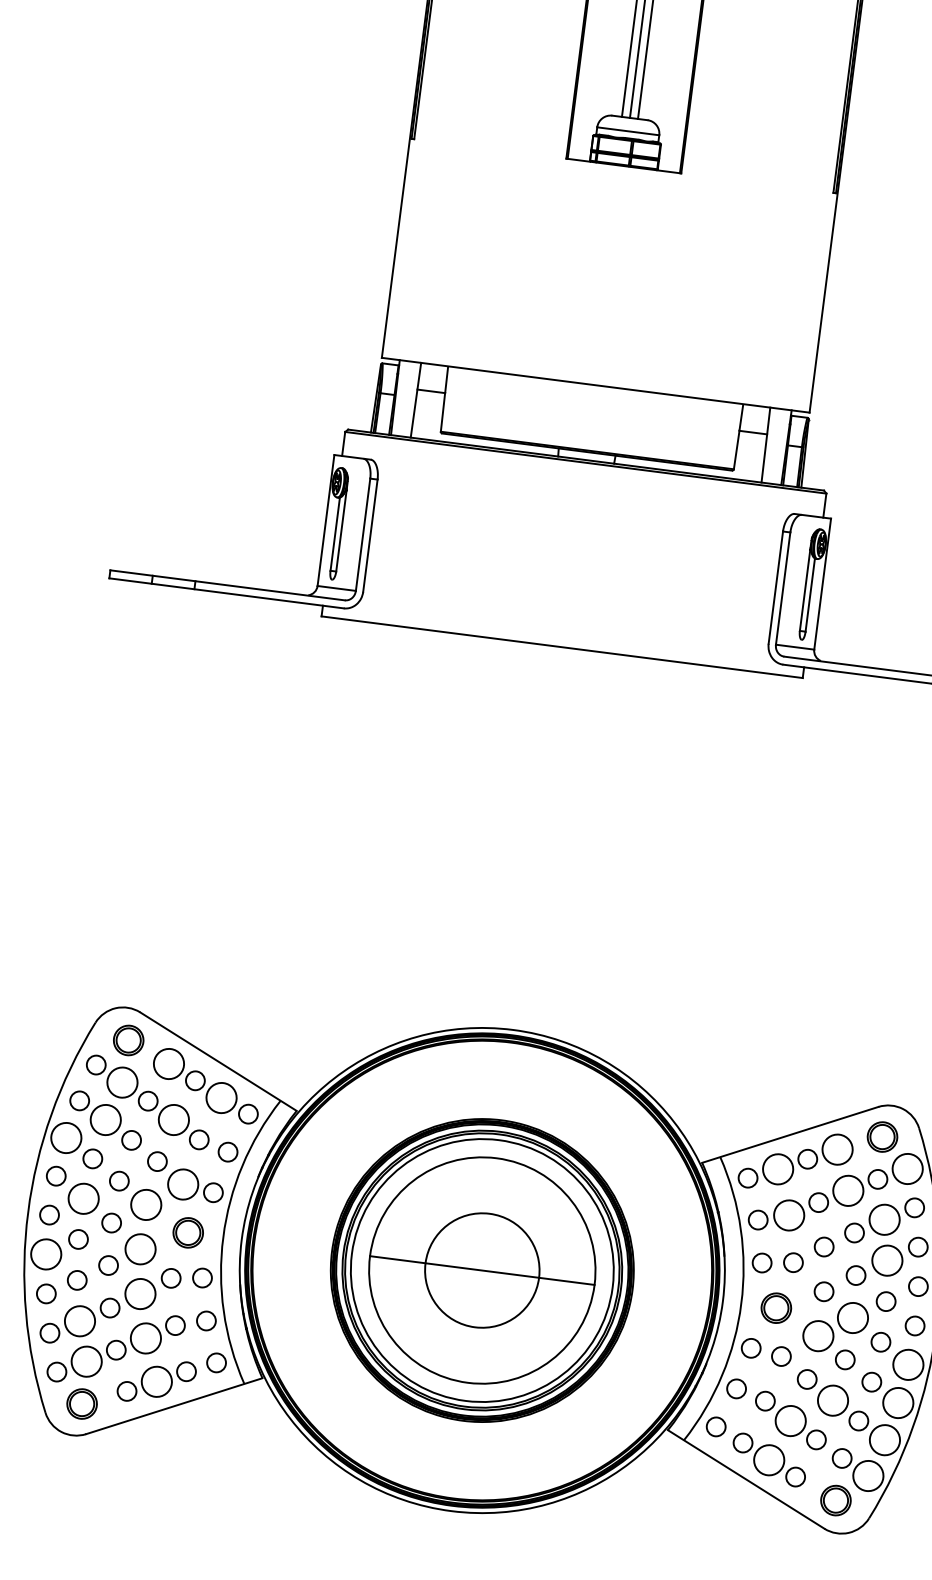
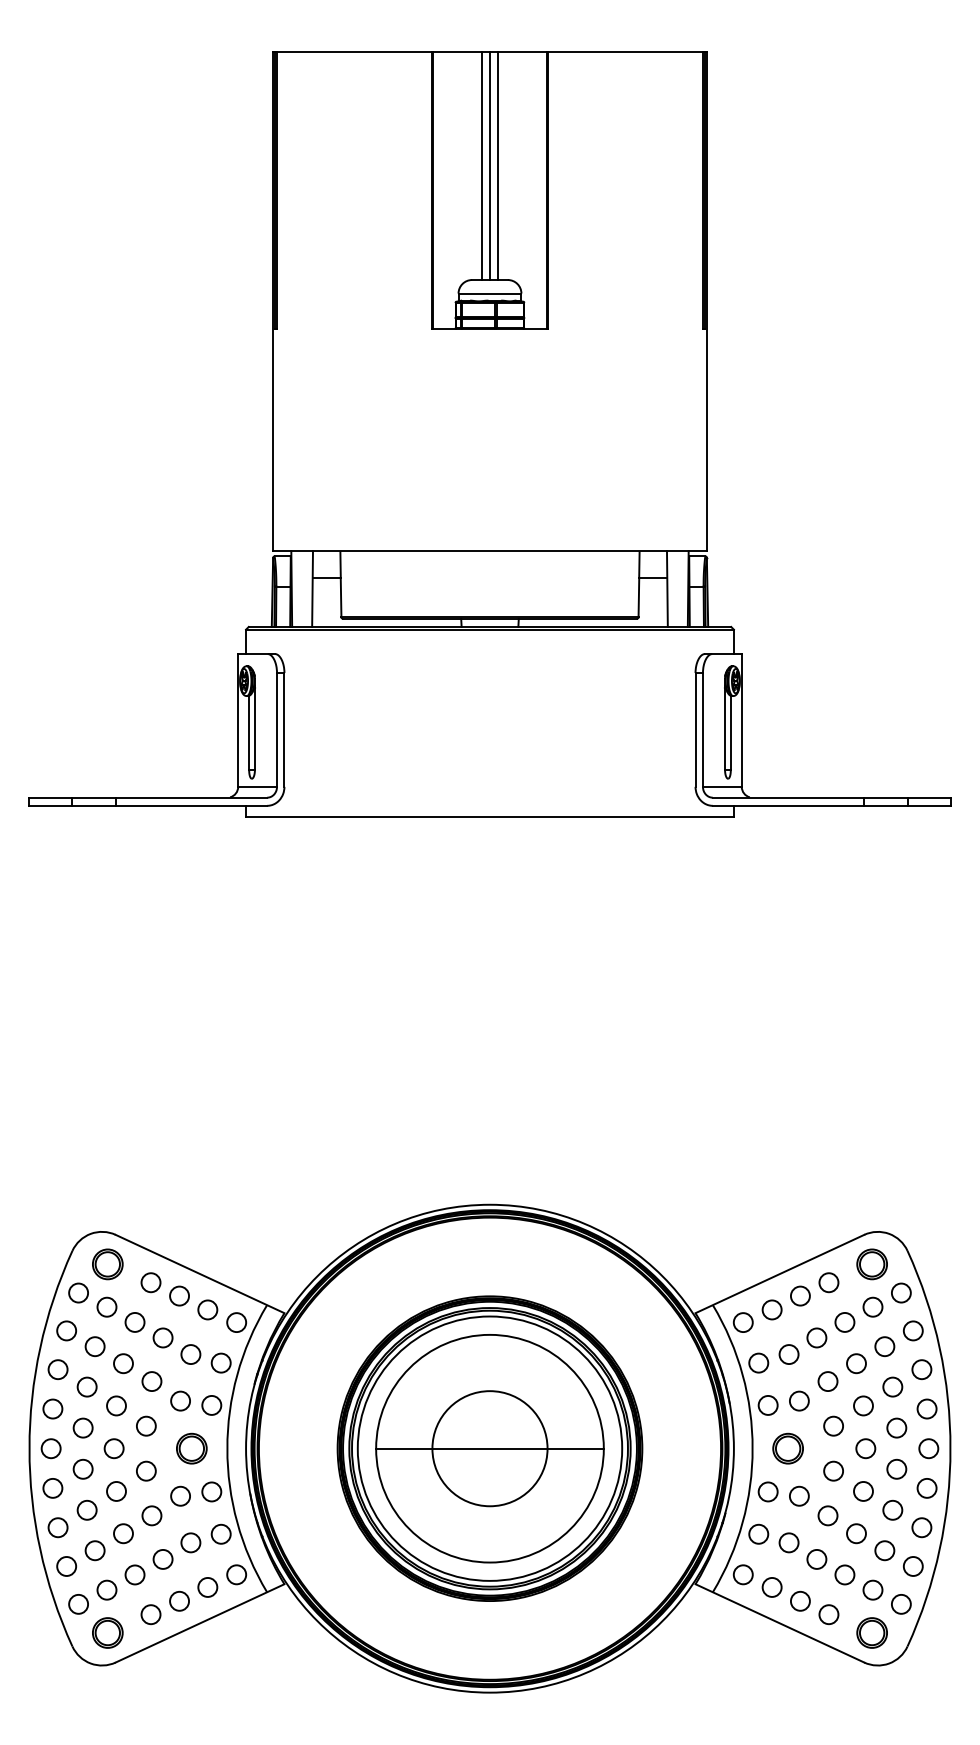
circle: (168, 1063) -> (150, 1282), size x0.62
circle: (122, 1081) -> (106, 1306), size x0.62
circle: (221, 1097) -> (207, 1309), size x0.62
circle: (105, 1119) -> (94, 1346), size x0.62
circle: (173, 1119) -> (162, 1337), size x0.62
circle: (65, 1137) -> (57, 1369), size x0.62
circle: (837, 1149) -> (828, 1282), size x0.62
circle: (777, 1168) -> (771, 1309), size x0.62
circle: (906, 1168) -> (900, 1292), size x0.62
circle: (183, 1183) -> (180, 1400), size x0.62
circle: (848, 1189) -> (844, 1321), size x0.62
circle: (83, 1198) -> (82, 1427), size x0.62
circle: (145, 1204) -> (145, 1425), size x0.62
circle: (788, 1215) -> (788, 1354), size x0.62
circle: (884, 1219) -> (884, 1346), size x0.62
circle: (139, 1248) -> (145, 1470), size x0.62
circle: (45, 1253) -> (52, 1487), size x0.62
circle: (887, 1260) -> (892, 1386), size x0.62
circle: (140, 1293) -> (151, 1515), size x0.62
circle: (852, 1317) -> (865, 1448), size x0.62
circle: (79, 1320) -> (94, 1550), size x0.62
circle: (818, 1335) -> (833, 1470), size x0.62
circle: (145, 1337) -> (162, 1558), size x0.62
circle: (86, 1360) -> (106, 1589), size x0.62
circle: (907, 1363) -> (926, 1487), size x0.62
circle: (156, 1381) -> (179, 1600), size x0.62
circle: (833, 1400) -> (856, 1533), size x0.62
circle: (897, 1402) -> (921, 1527), size x0.62
circle: (790, 1420) -> (816, 1558), size x0.62
circle: (884, 1440) -> (912, 1566), size x0.62
circle: (768, 1459) -> (799, 1600), size x0.62
circle: (867, 1475) -> (900, 1603), size x0.62

